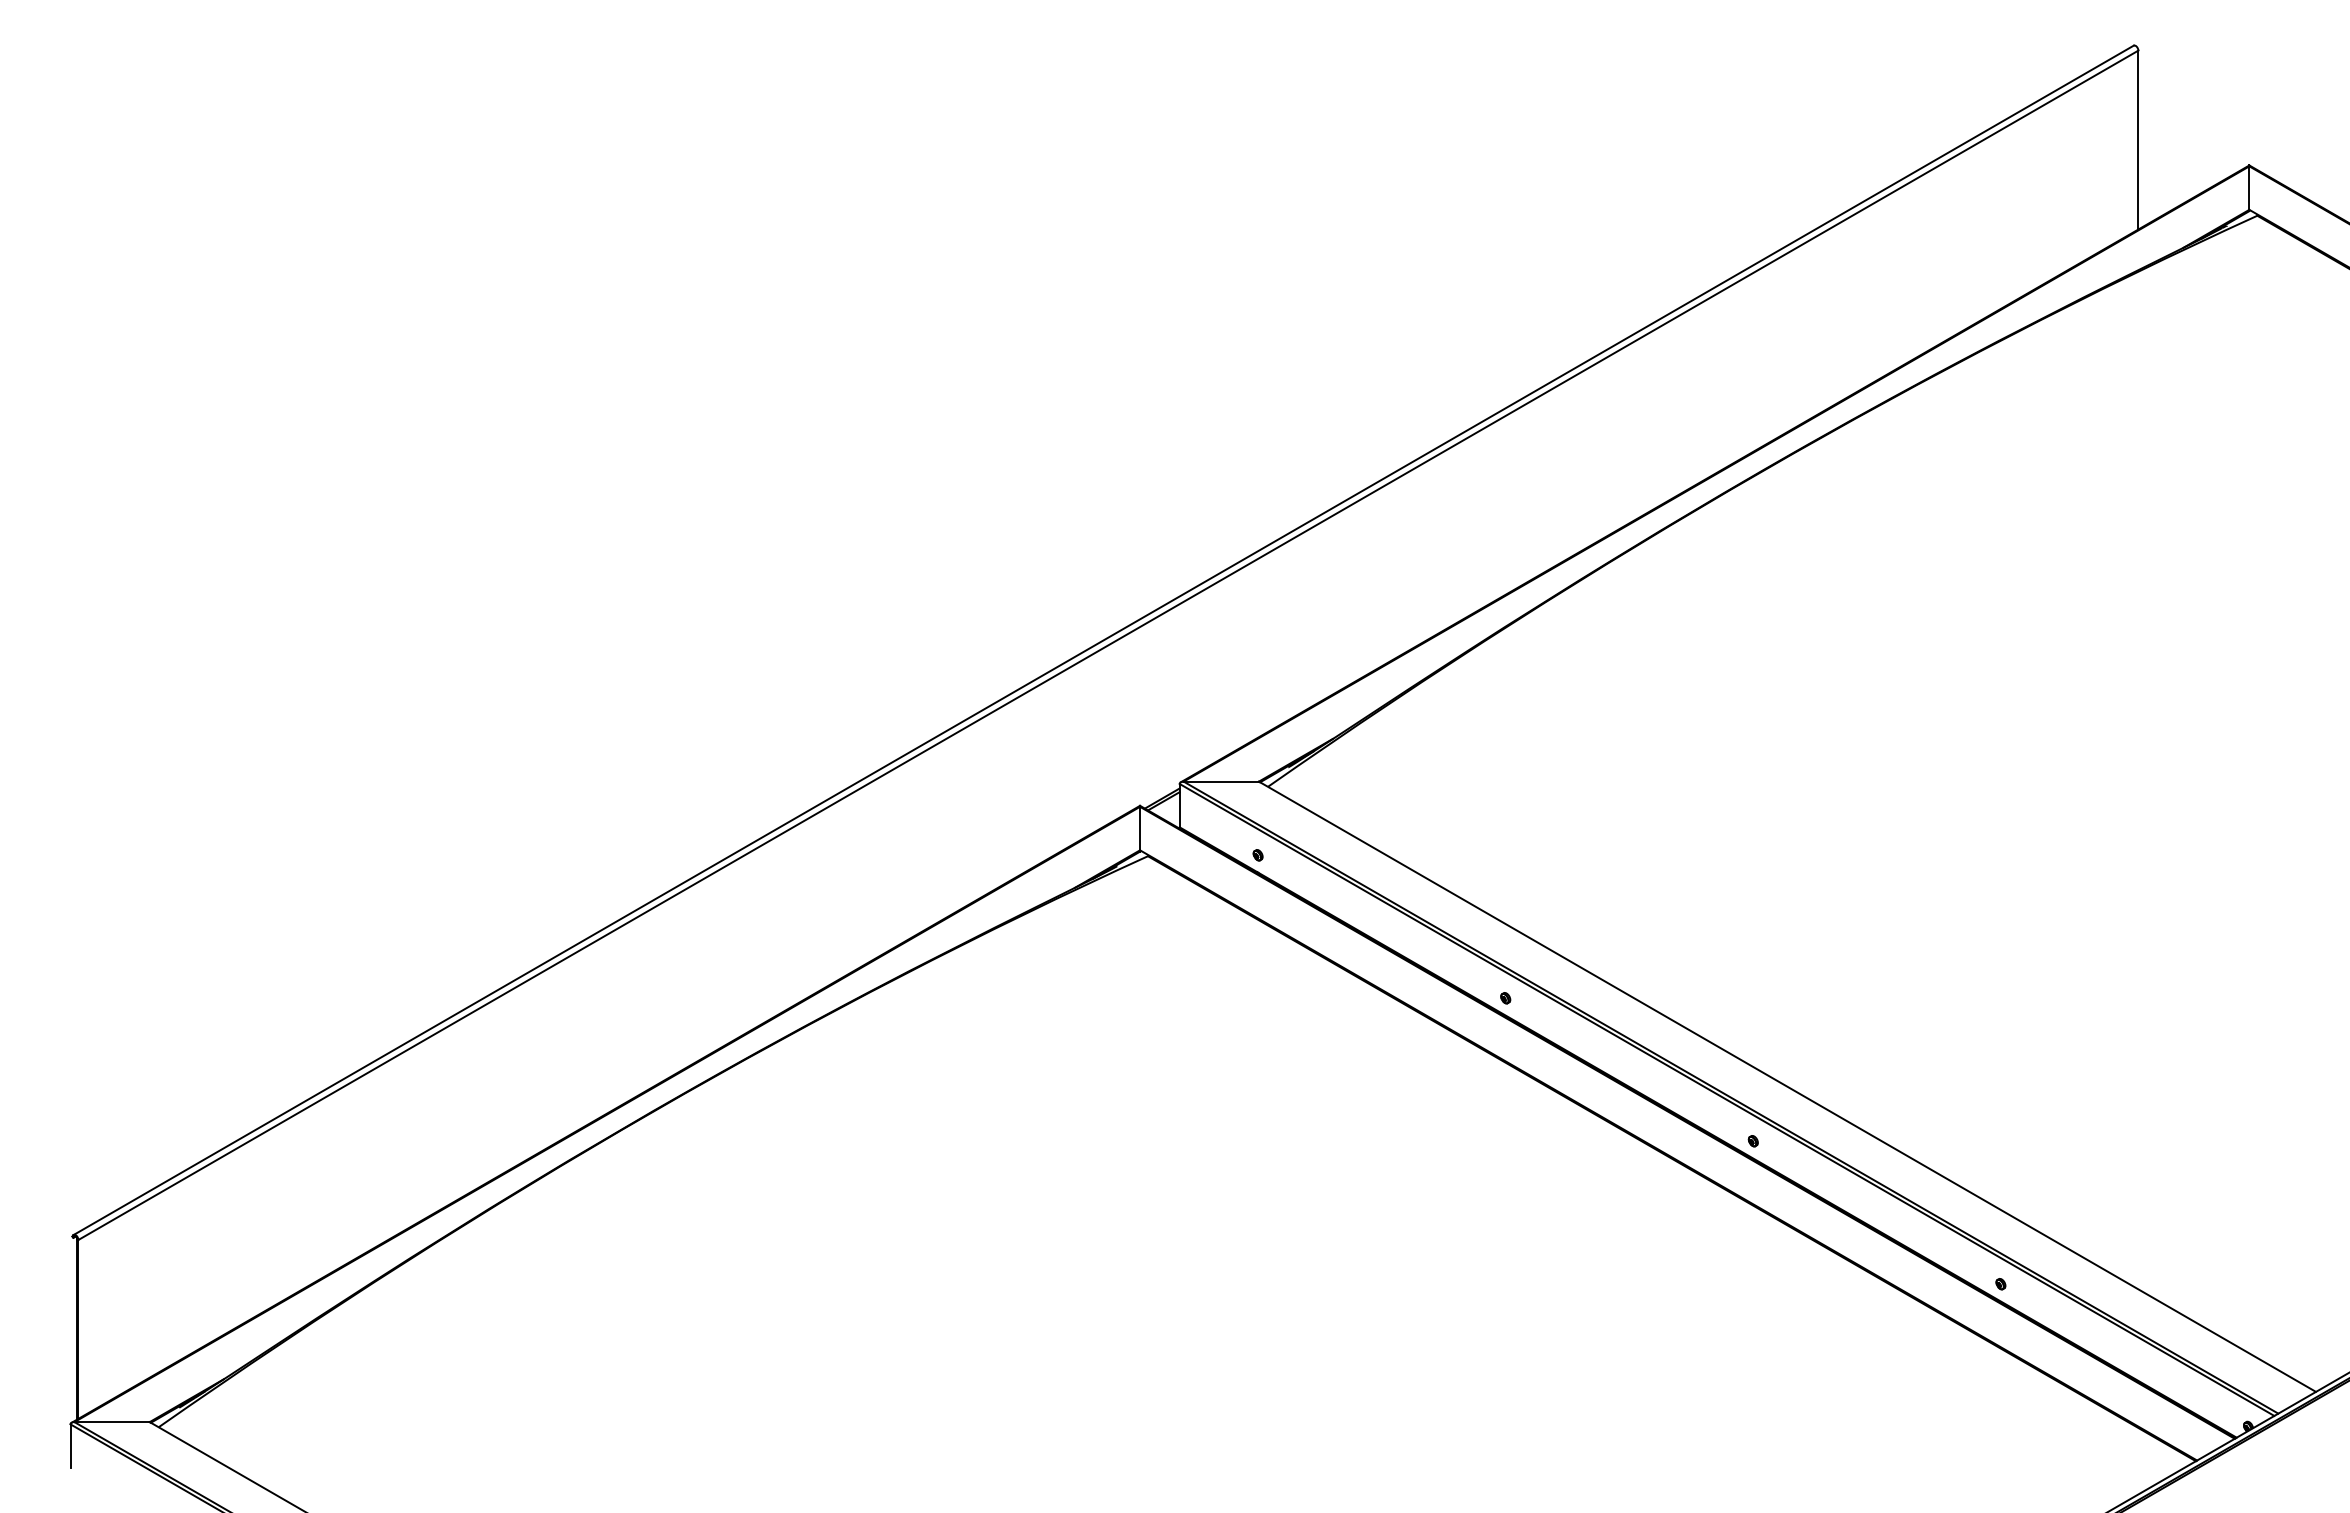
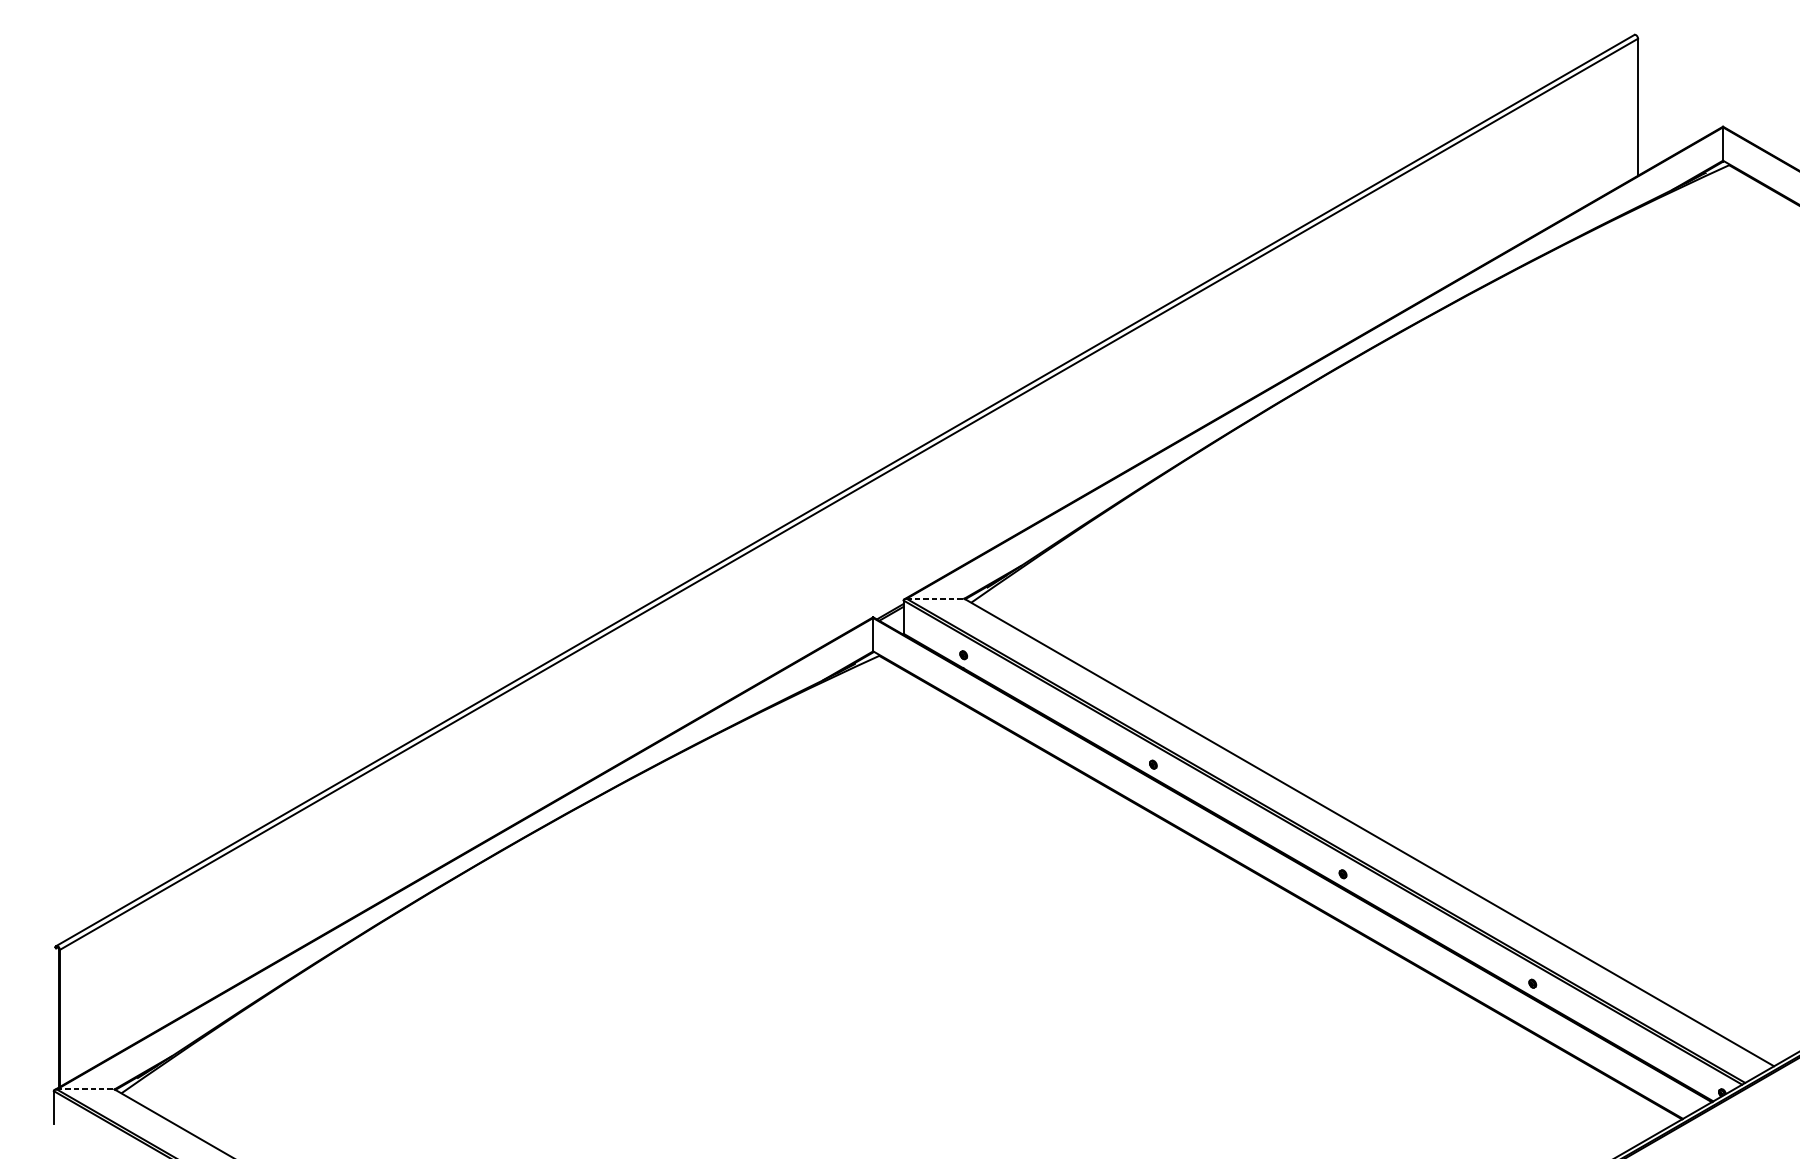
line: (1221, 781) -> (935, 598), solid -> dashed
line: (112, 1422) -> (86, 1089), solid -> dashed

